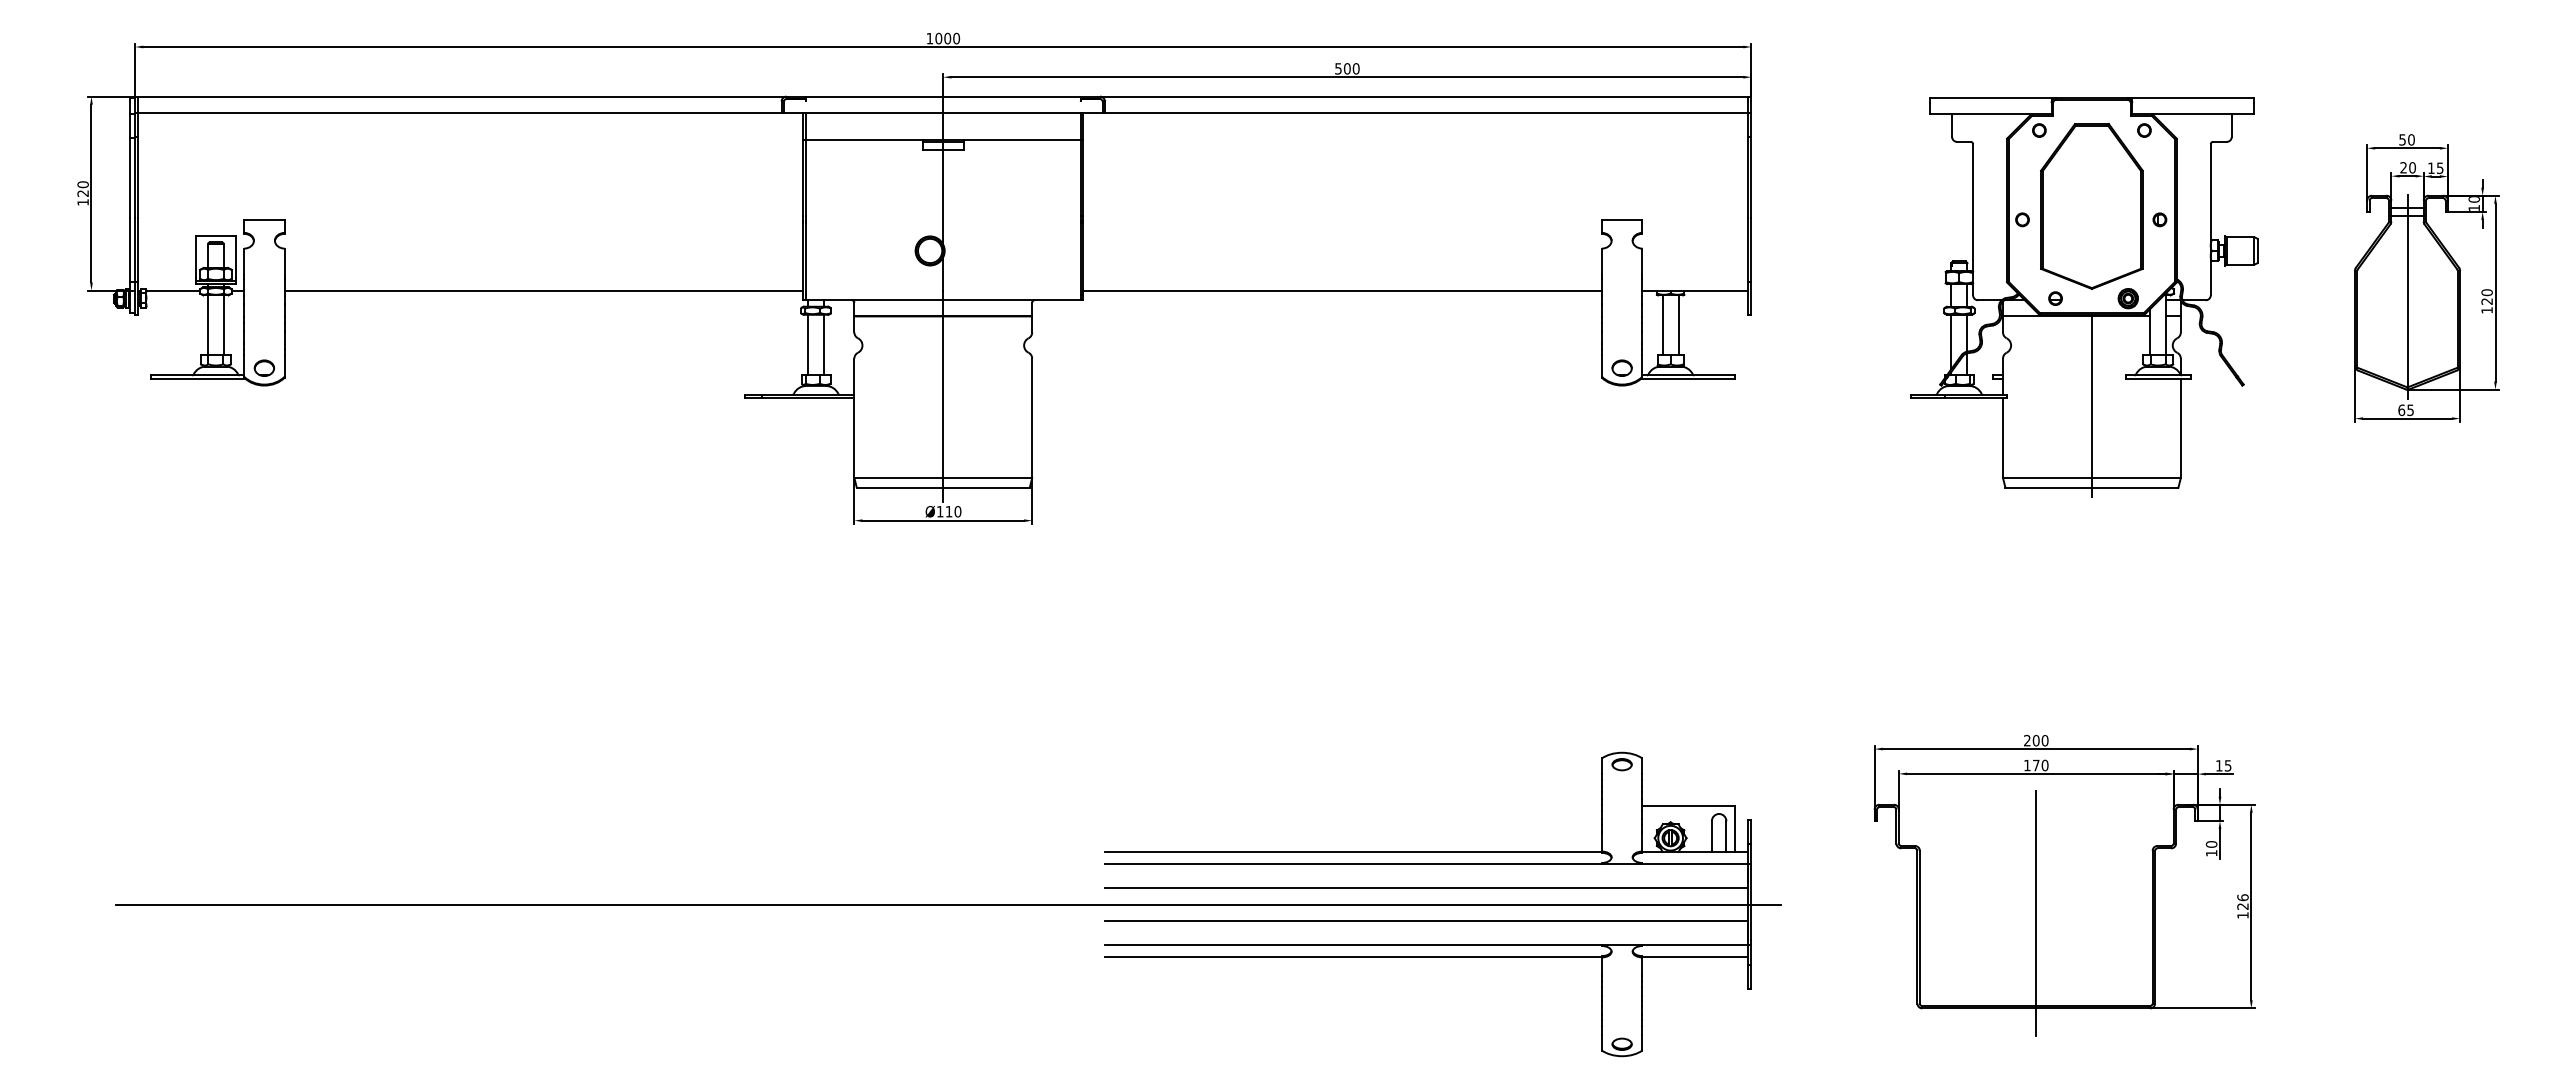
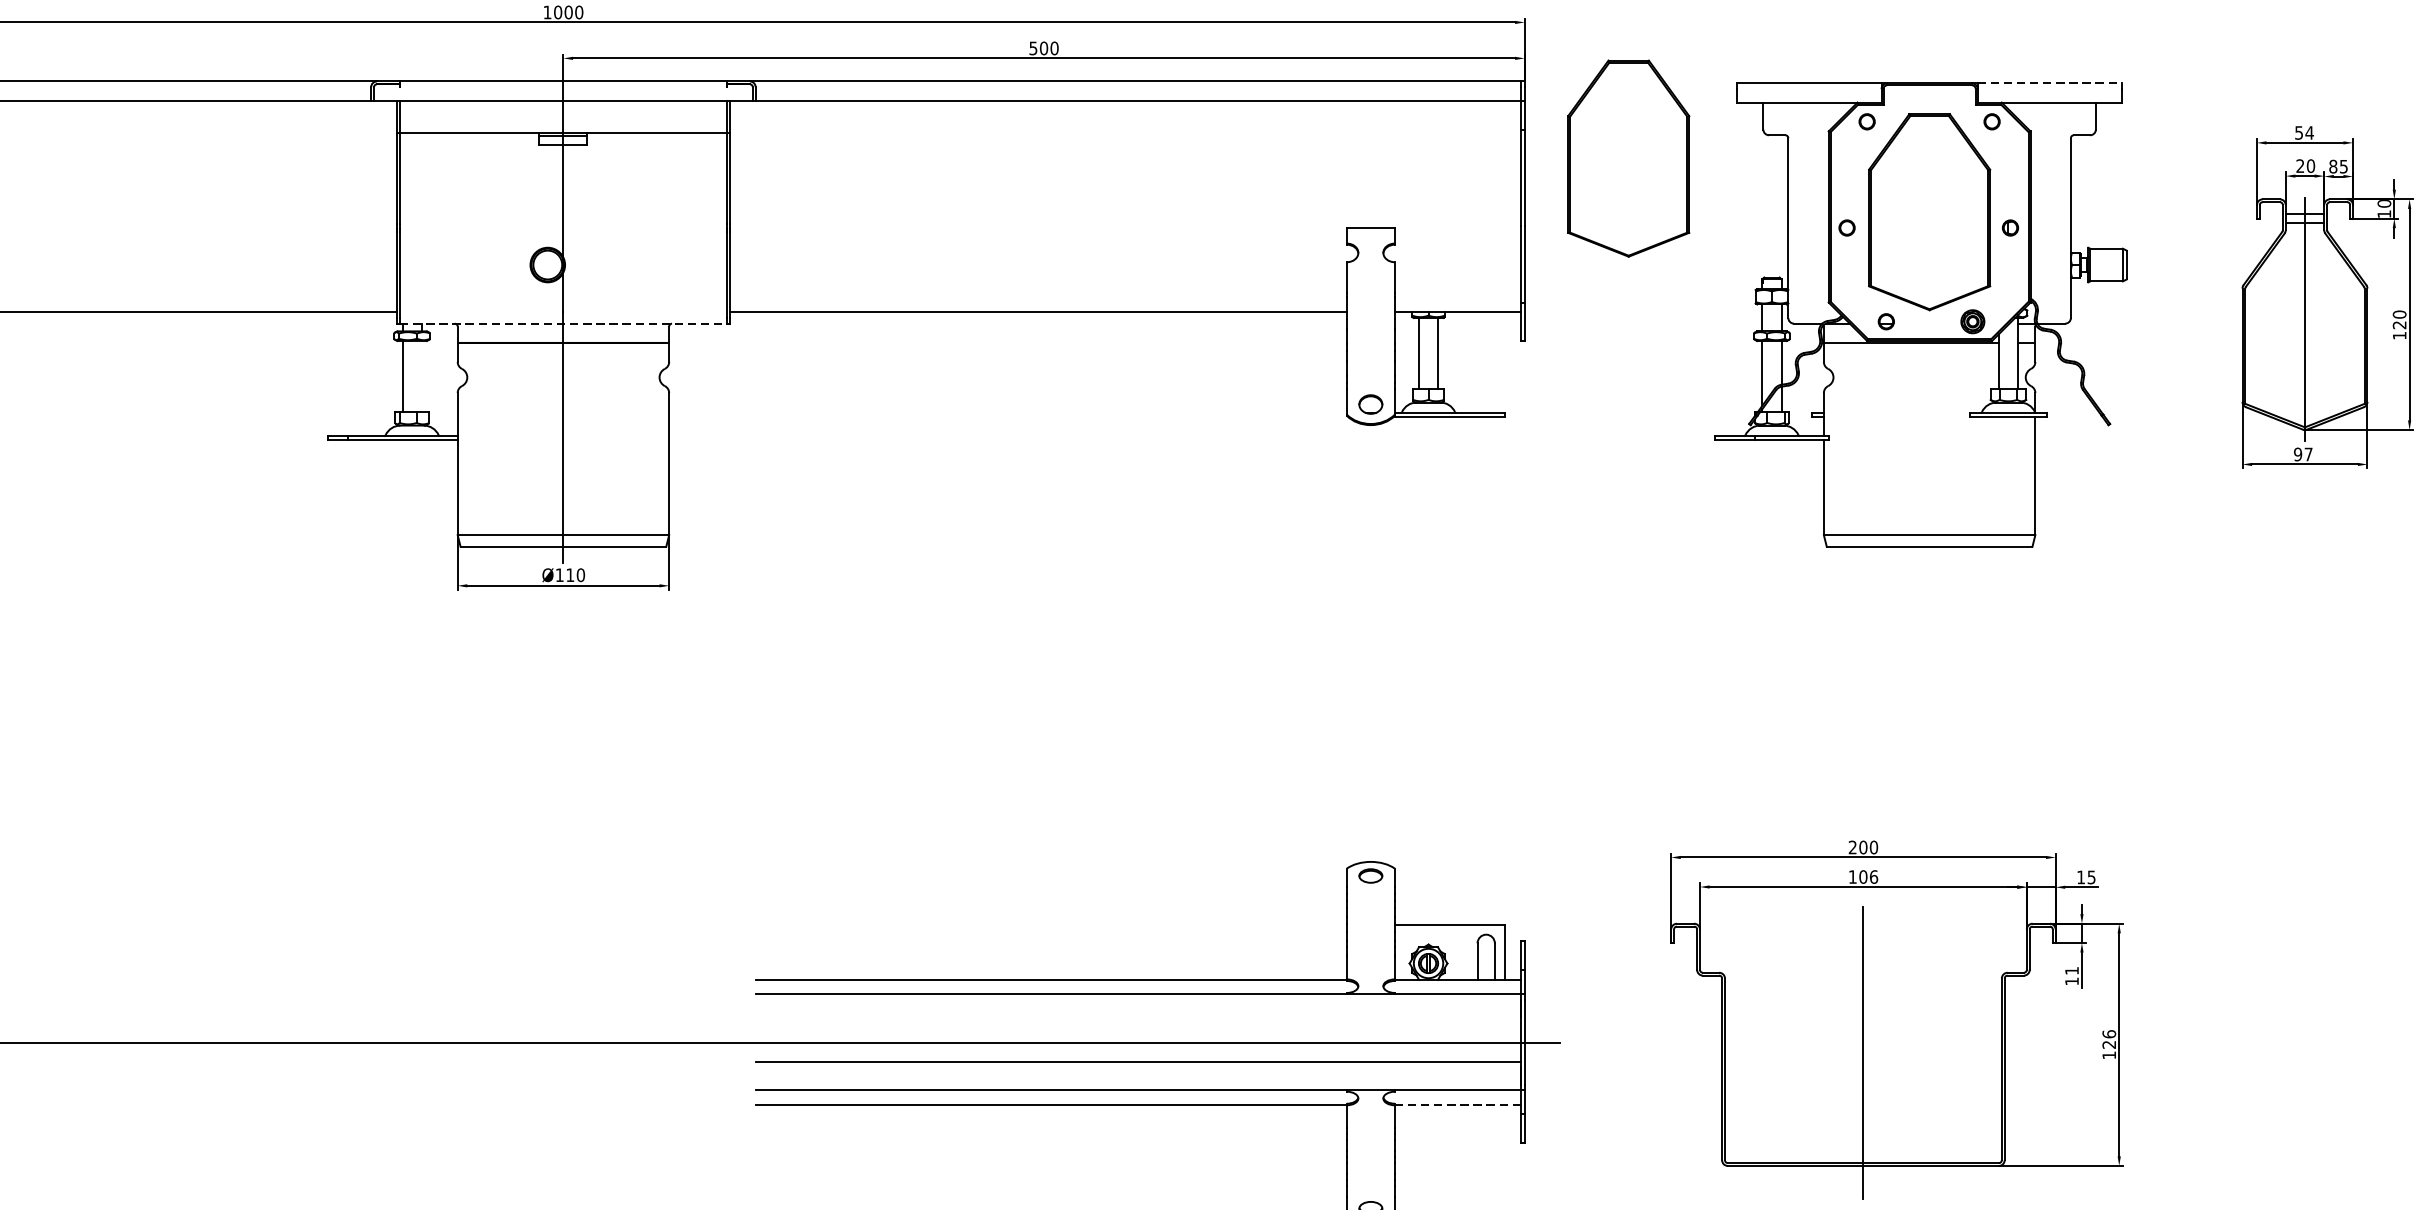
line: (2192, 98) -> (2049, 83), solid -> dashed
text: (2411, 139) -> (2309, 132), 50 -> 54
part: (1838, 161) -> (1628, 158), added
text: (2431, 168) -> (2333, 166), 15 -> 85
line: (943, 300) -> (563, 323), solid -> dashed
line: (824, 344) -> (422, 376), removed
line: (2091, 406) -> (1929, 450), removed
text: (2405, 410) -> (2302, 454), 65 -> 97
text: (2040, 765) -> (1868, 877), 170 -> 106
text: (2211, 844) -> (2071, 970), 10 -> 11
line: (1426, 888) -> (1138, 1023), removed
line: (1695, 957) -> (1458, 1105), solid -> dashed

